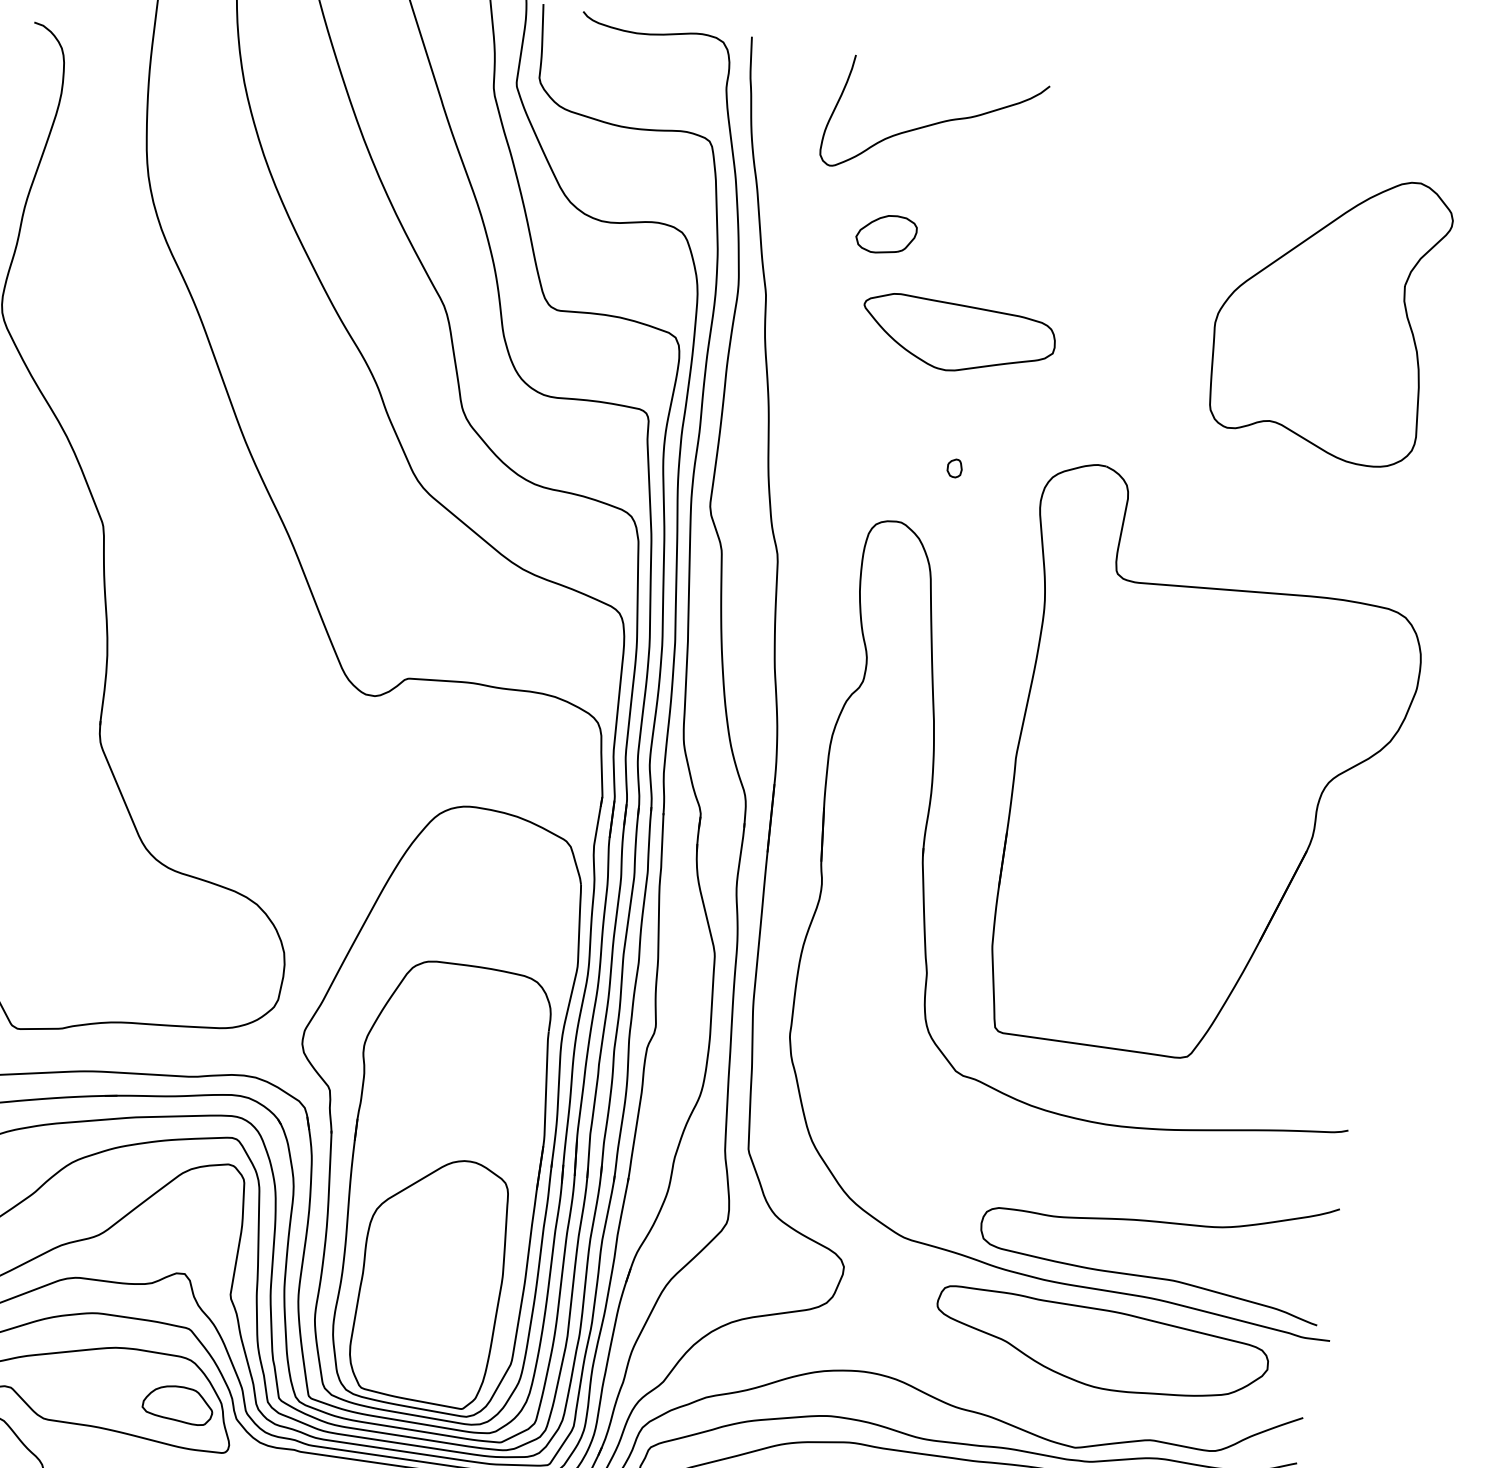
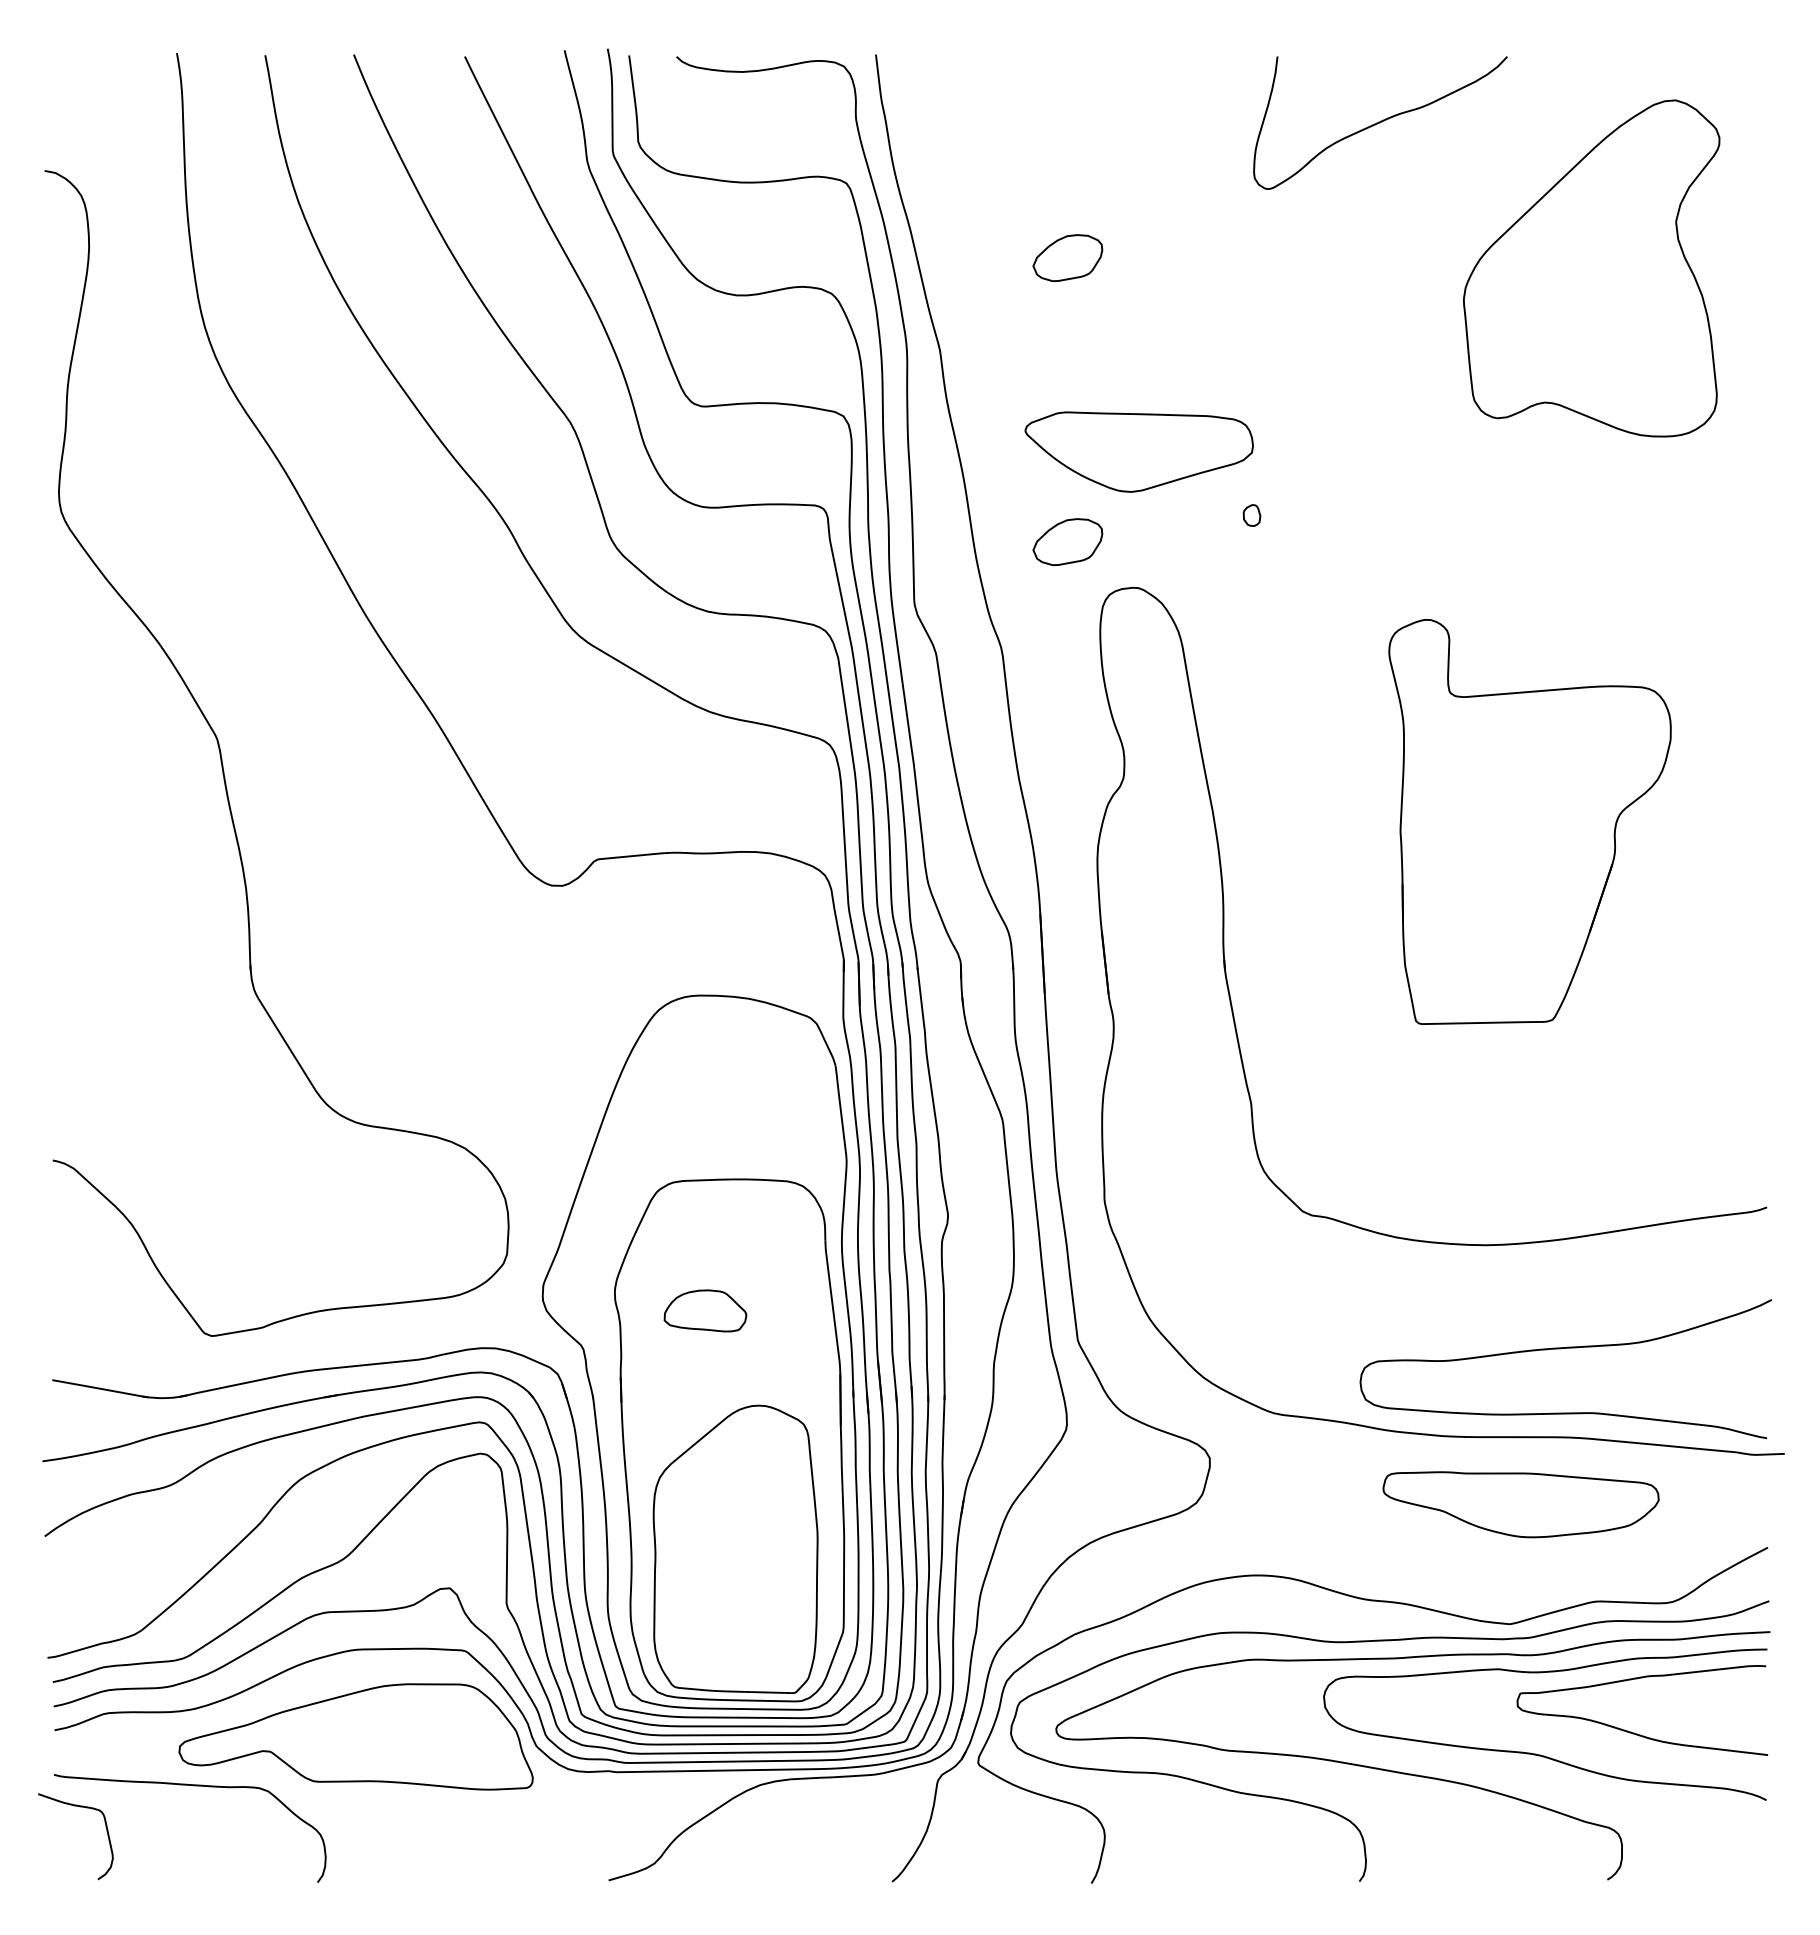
curve: (934, 124) -> (1380, 122), moved
part: (957, 337) -> (1138, 451), moved
part: (954, 468) -> (1251, 515), moved
part: (847, 473) -> (1067, 541), added
part: (1200, 772) -> (1529, 821), size x0.6
part: (1100, 1348) -> (1520, 1504), size x0.7
part: (178, 1403) -> (705, 1310), moved

